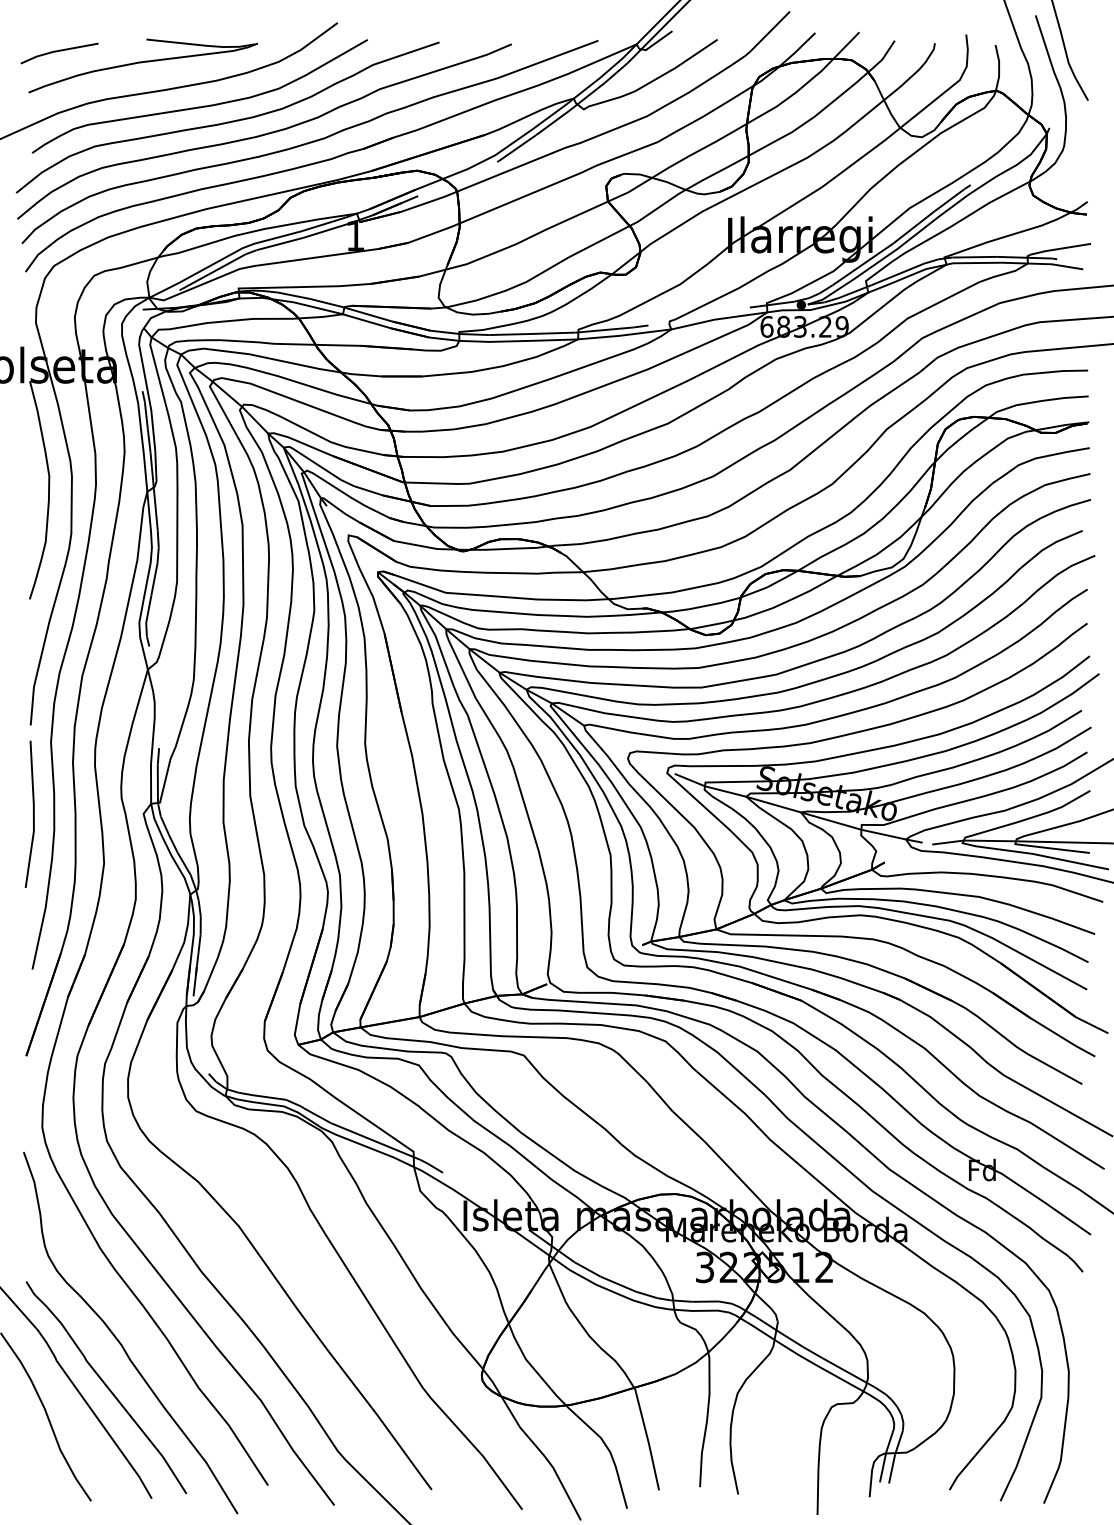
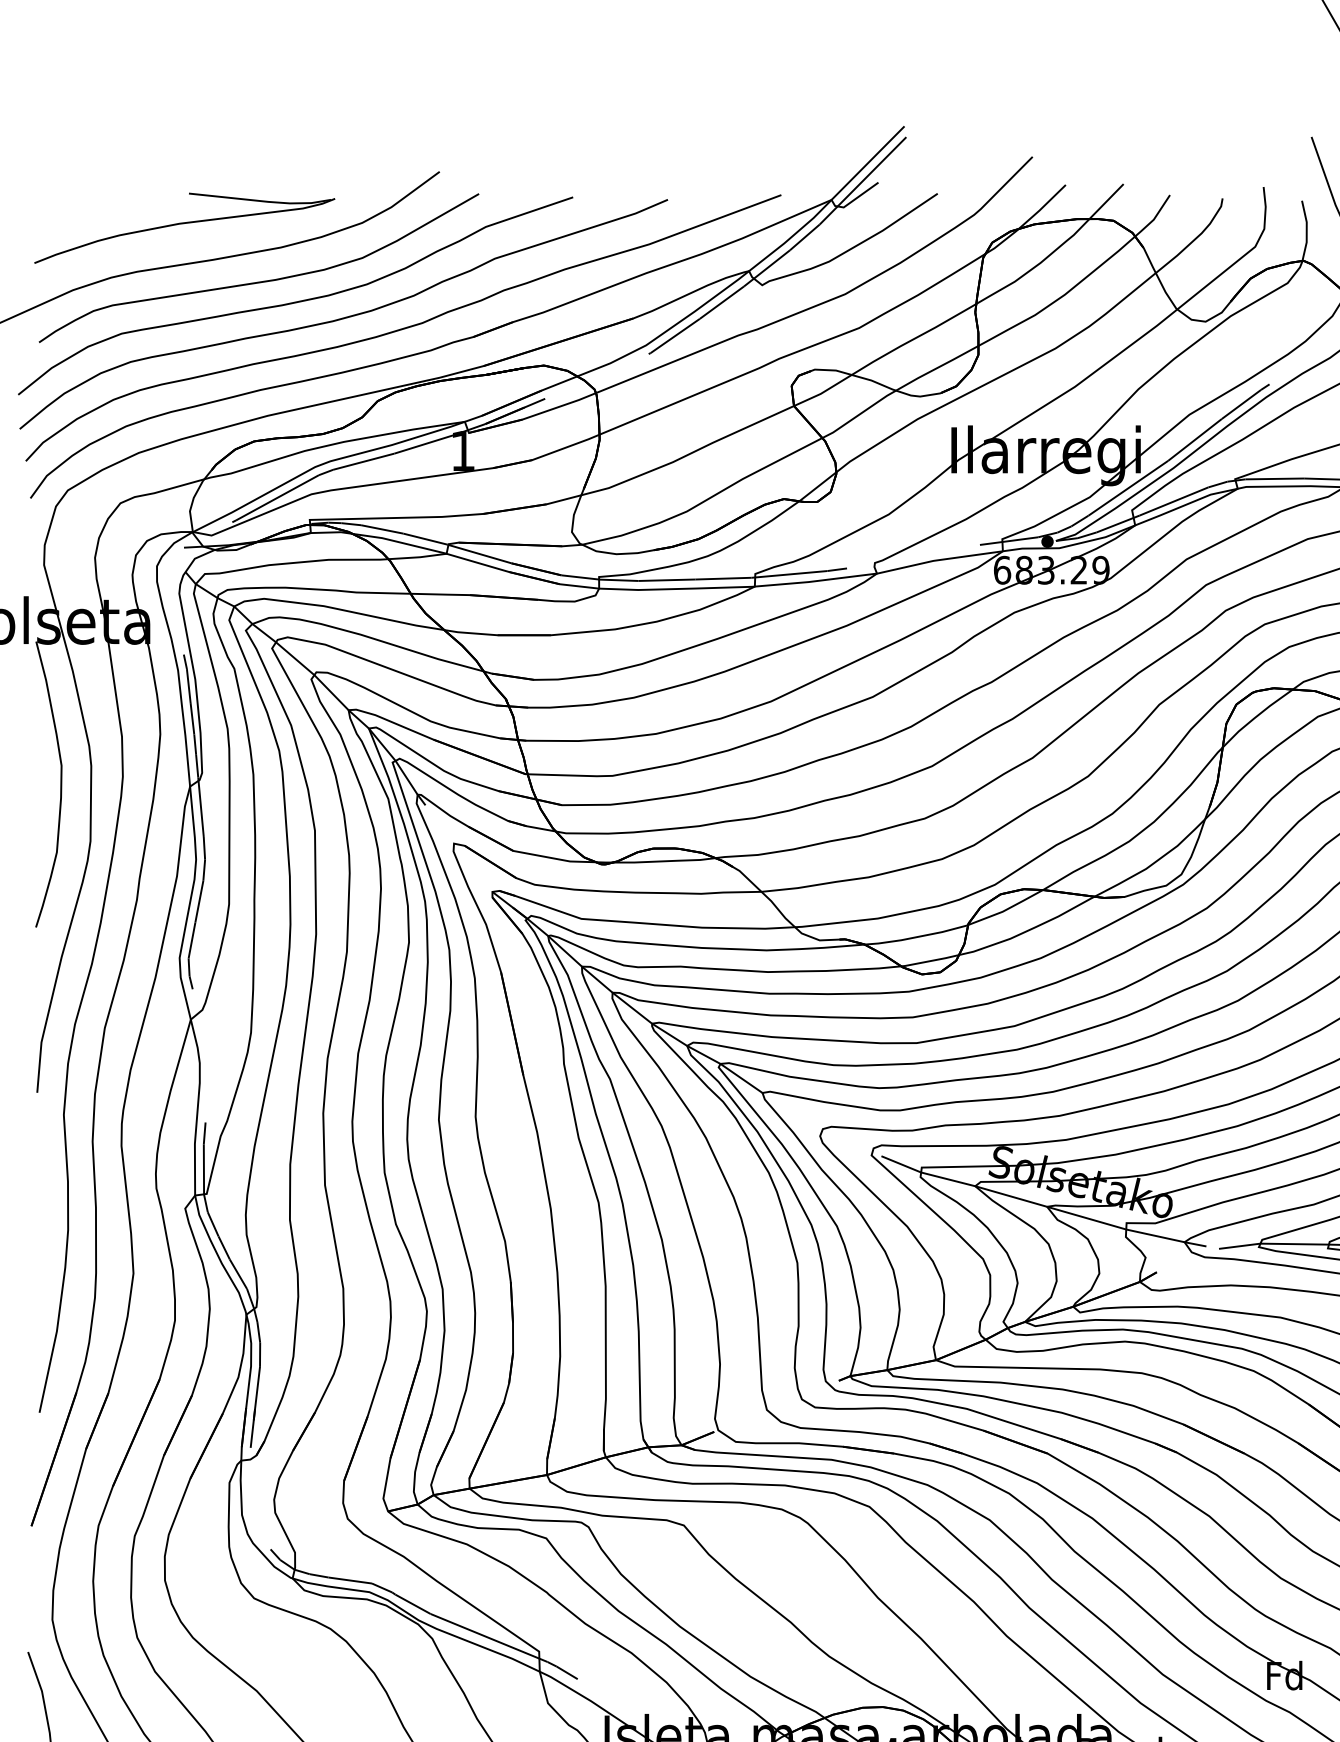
line: (59, 51) -> (74, 209), removed
line: (33, 813) -> (40, 1208), removed

